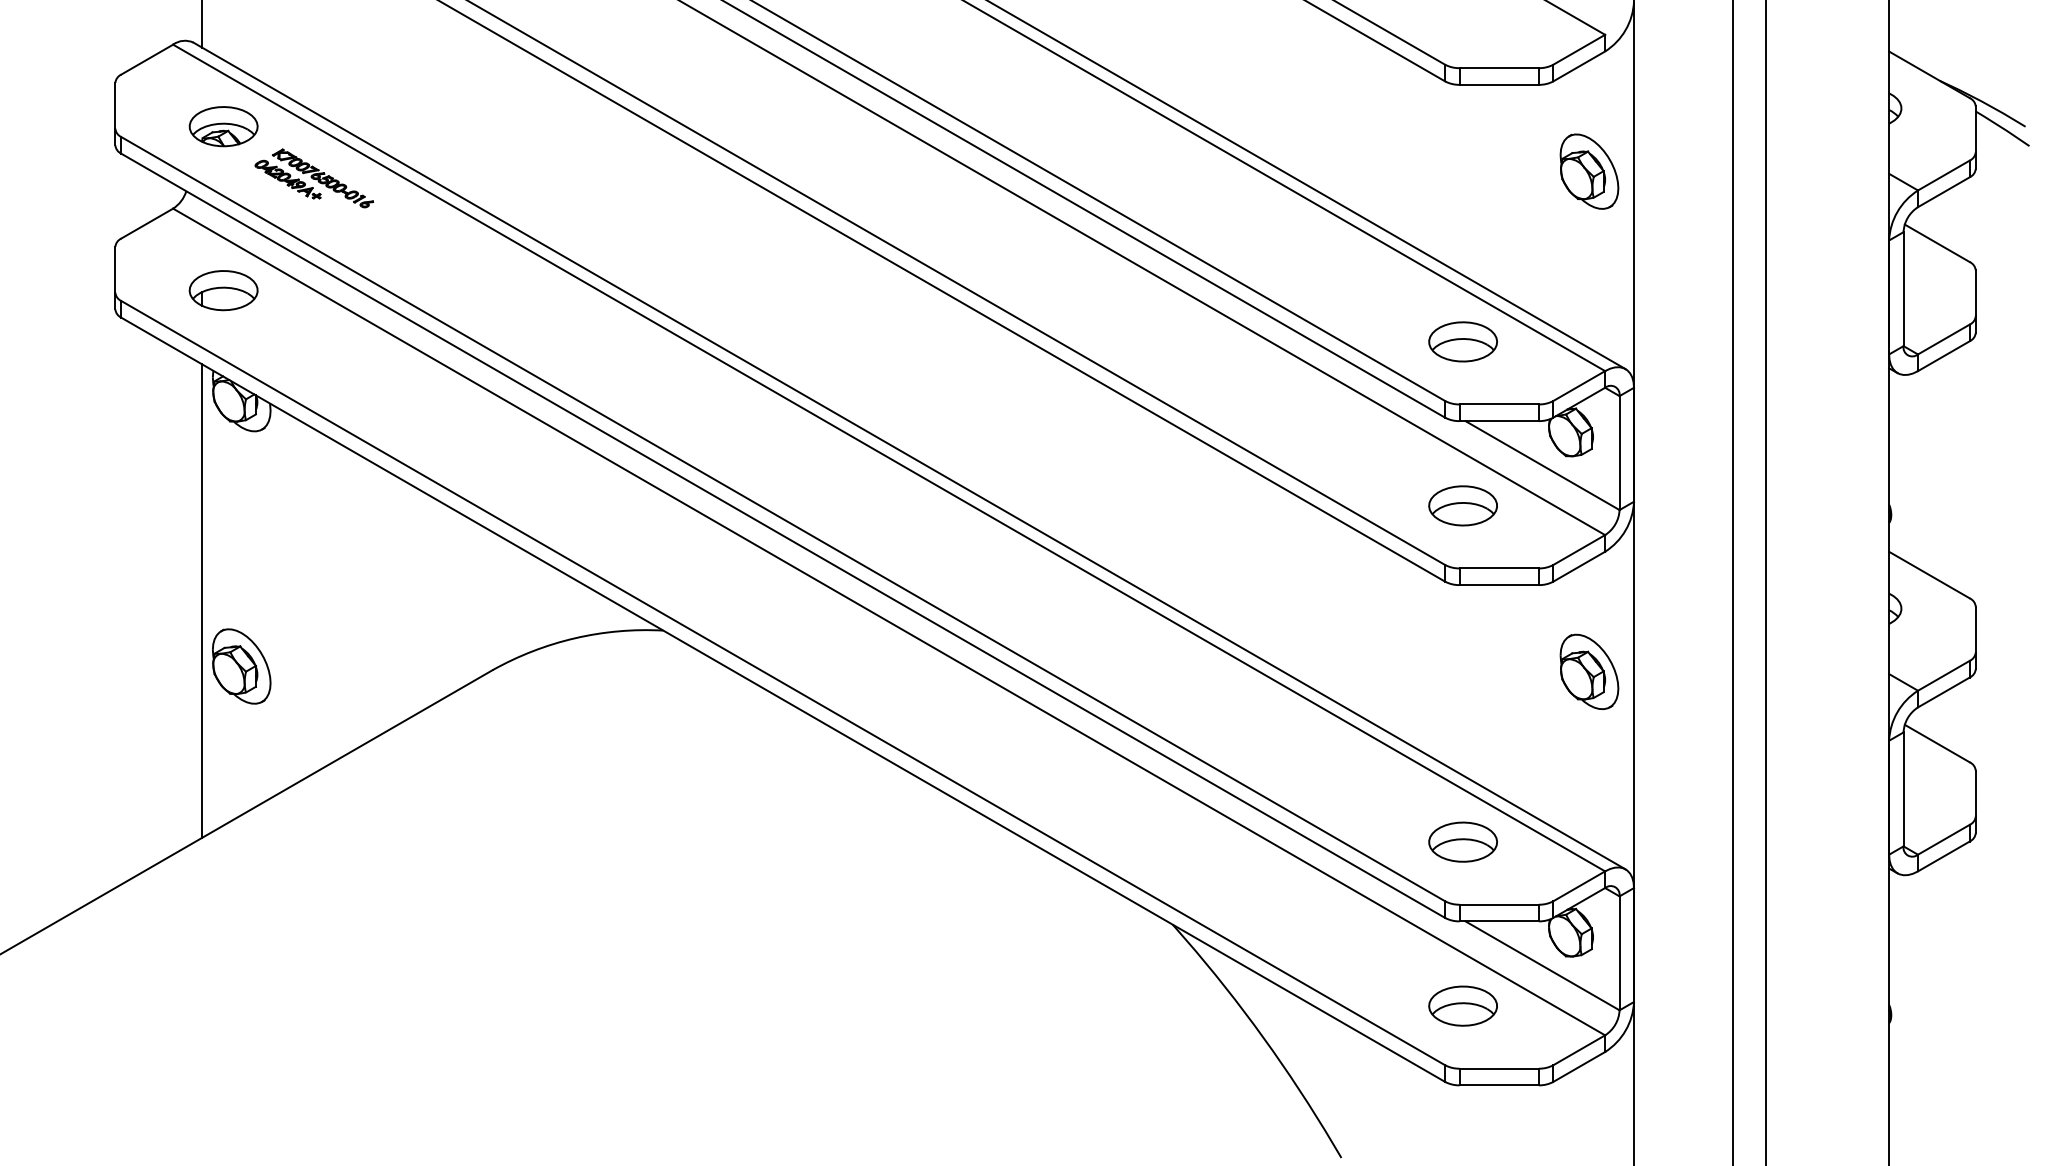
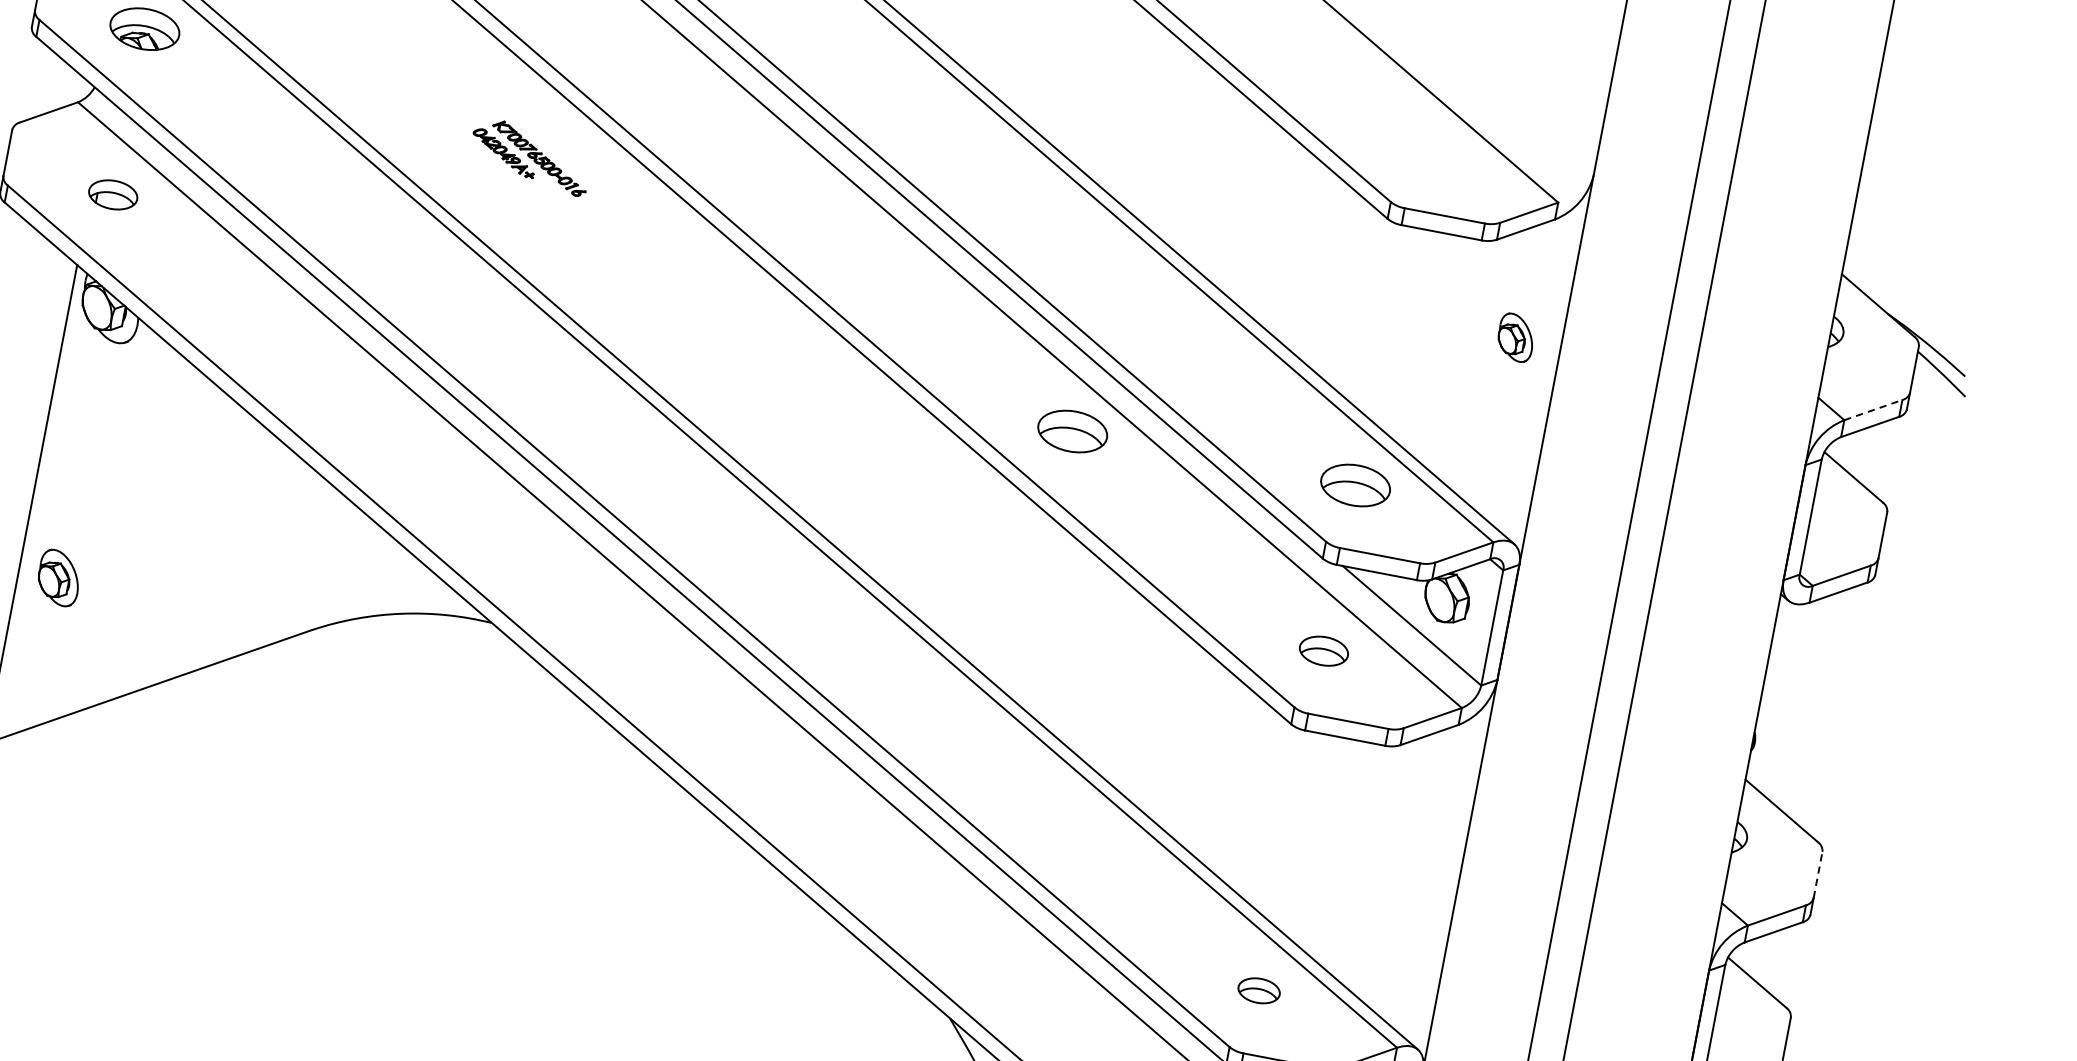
part: (1589, 171) -> (1516, 337), size x0.6
line: (1943, 175) -> (1872, 409), solid -> dashed
part: (314, 178) -> (530, 157), moved
part: (223, 290) -> (113, 194), size x0.7
part: (1182, 341) -> (1072, 431), added
part: (1462, 505) -> (1323, 650), size x0.7
line: (1975, 629) -> (1817, 874), solid -> dashed
part: (241, 666) -> (58, 578), size x0.7
part: (1589, 671) -> (1419, 842), removed
part: (1462, 841) -> (1258, 990), size x0.6

